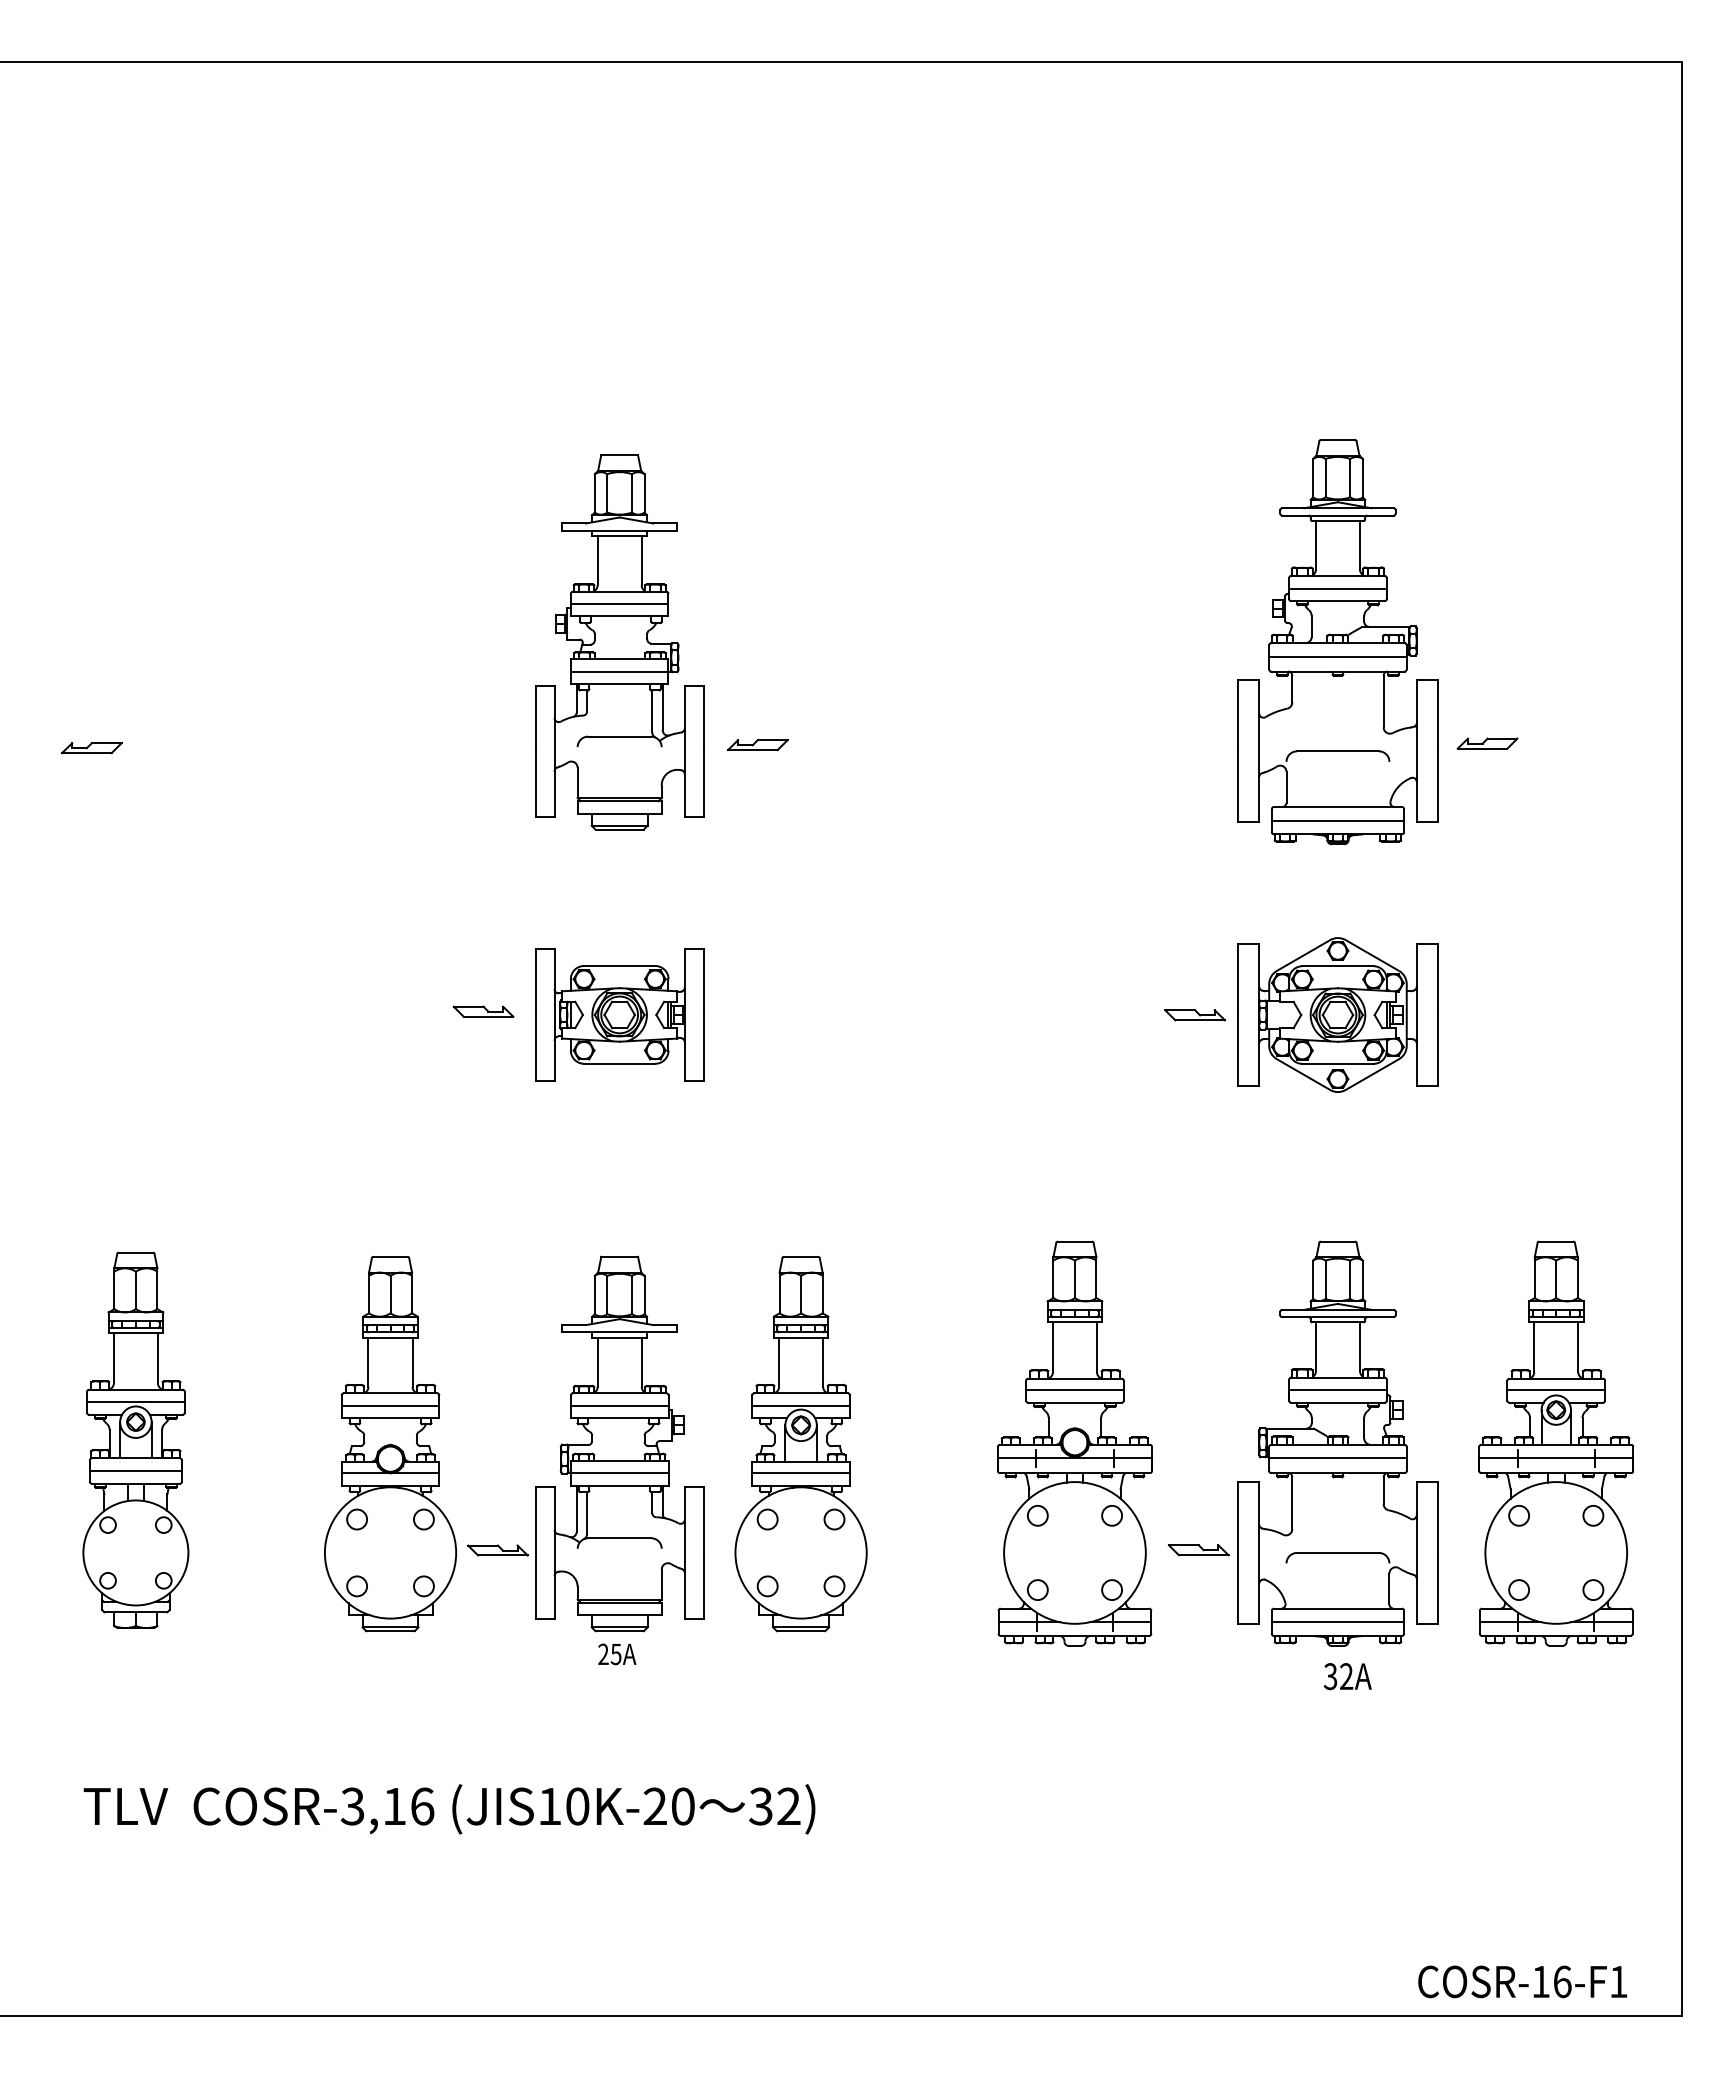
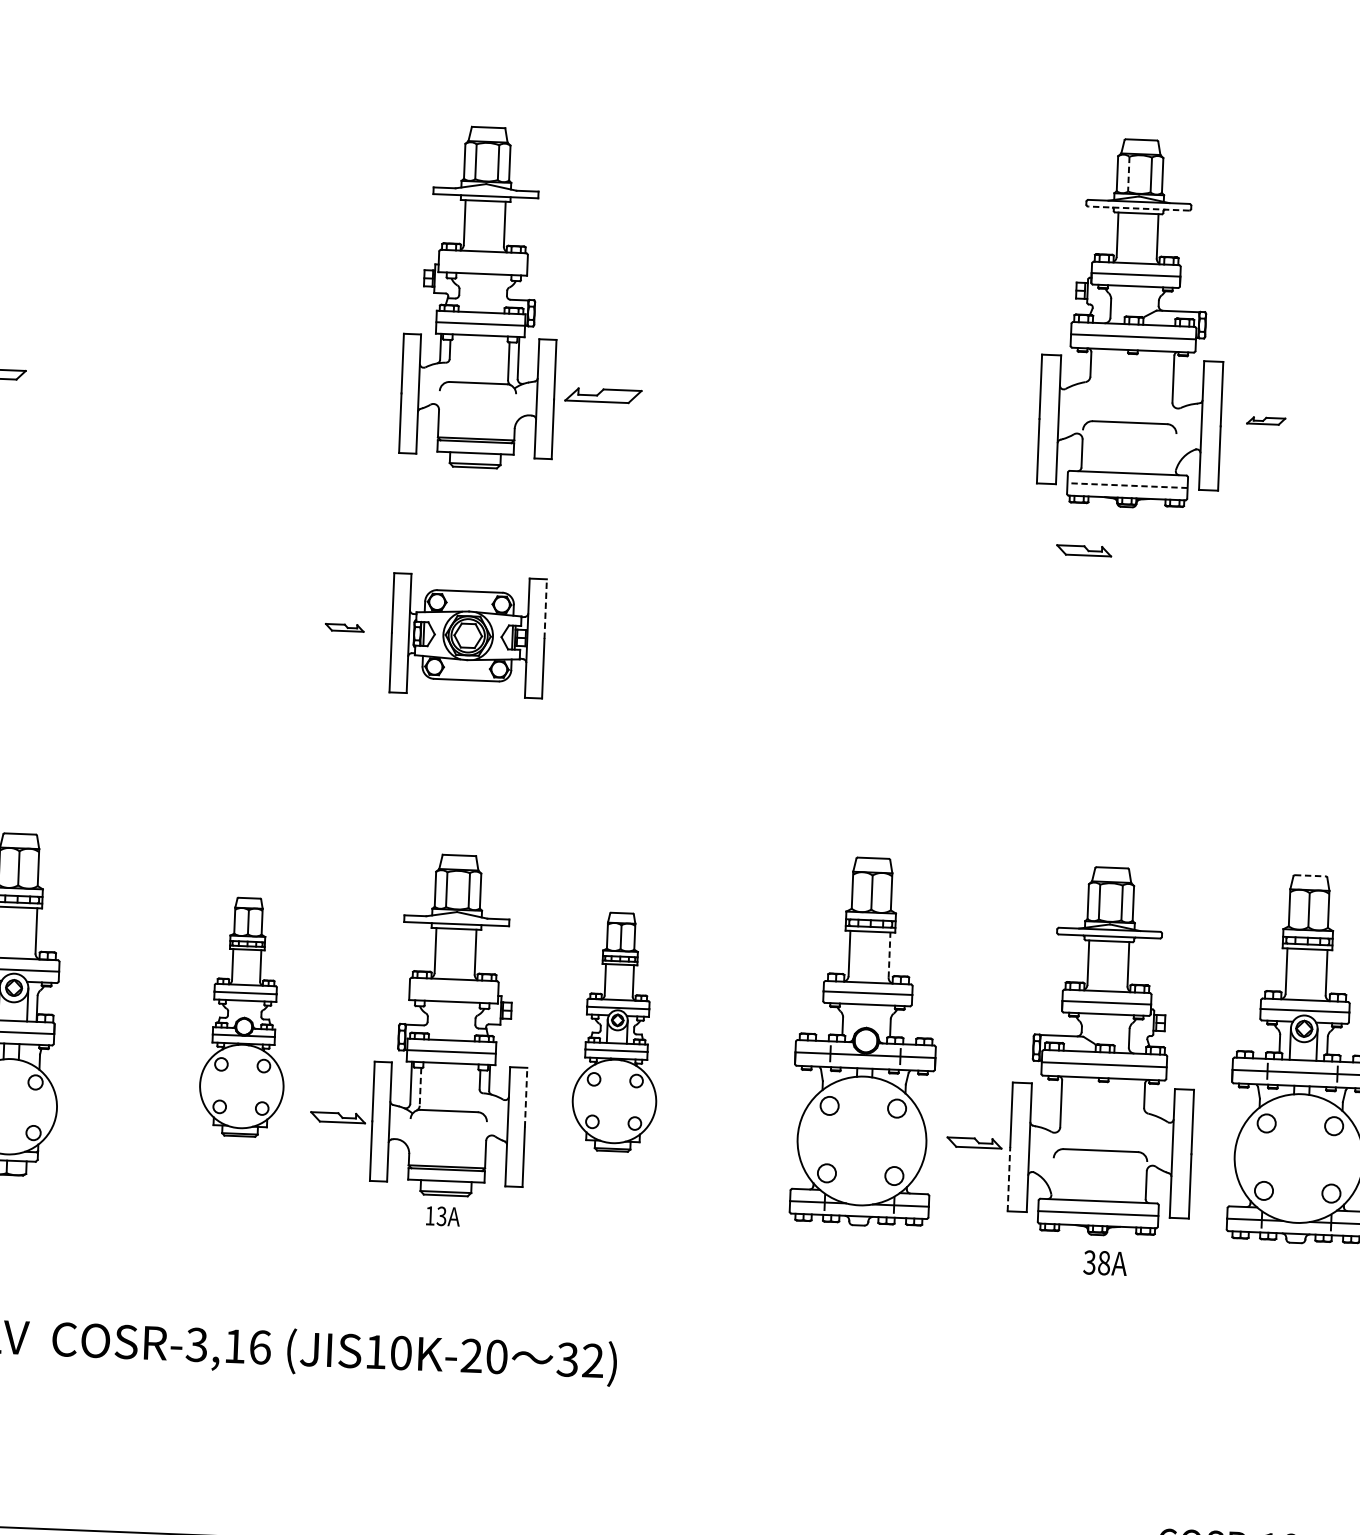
line: (1325, 478) -> (1128, 174), solid -> dashed
line: (1337, 515) -> (1138, 208), solid -> dashed
line: (619, 604) -> (483, 263), removed
part: (1487, 743) -> (1266, 420), size x0.7
part: (757, 745) -> (603, 396), size x1.4
line: (1337, 820) -> (1127, 485), solid -> dashed
line: (703, 982) -> (545, 609), solid -> dashed
part: (483, 1011) -> (344, 627), size x0.7
part: (1337, 1014) -> (1120, 661), removed
part: (1194, 1015) -> (1083, 551), moved
line: (1556, 1241) -> (1310, 875), solid -> dashed
line: (1097, 1347) -> (889, 955), solid -> dashed
line: (619, 1405) -> (453, 990), removed
part: (390, 1444) -> (244, 1017), size x0.7
part: (800, 1444) -> (616, 1032), size x0.7
line: (587, 1512) -> (420, 1086), solid -> dashed
line: (703, 1520) -> (525, 1097), solid -> dashed
line: (1238, 1587) -> (1009, 1178), solid -> dashed
text: (609, 1653) -> (435, 1215), 25A -> 13A
text: (1346, 1676) -> (1104, 1263), 32A -> 38A

